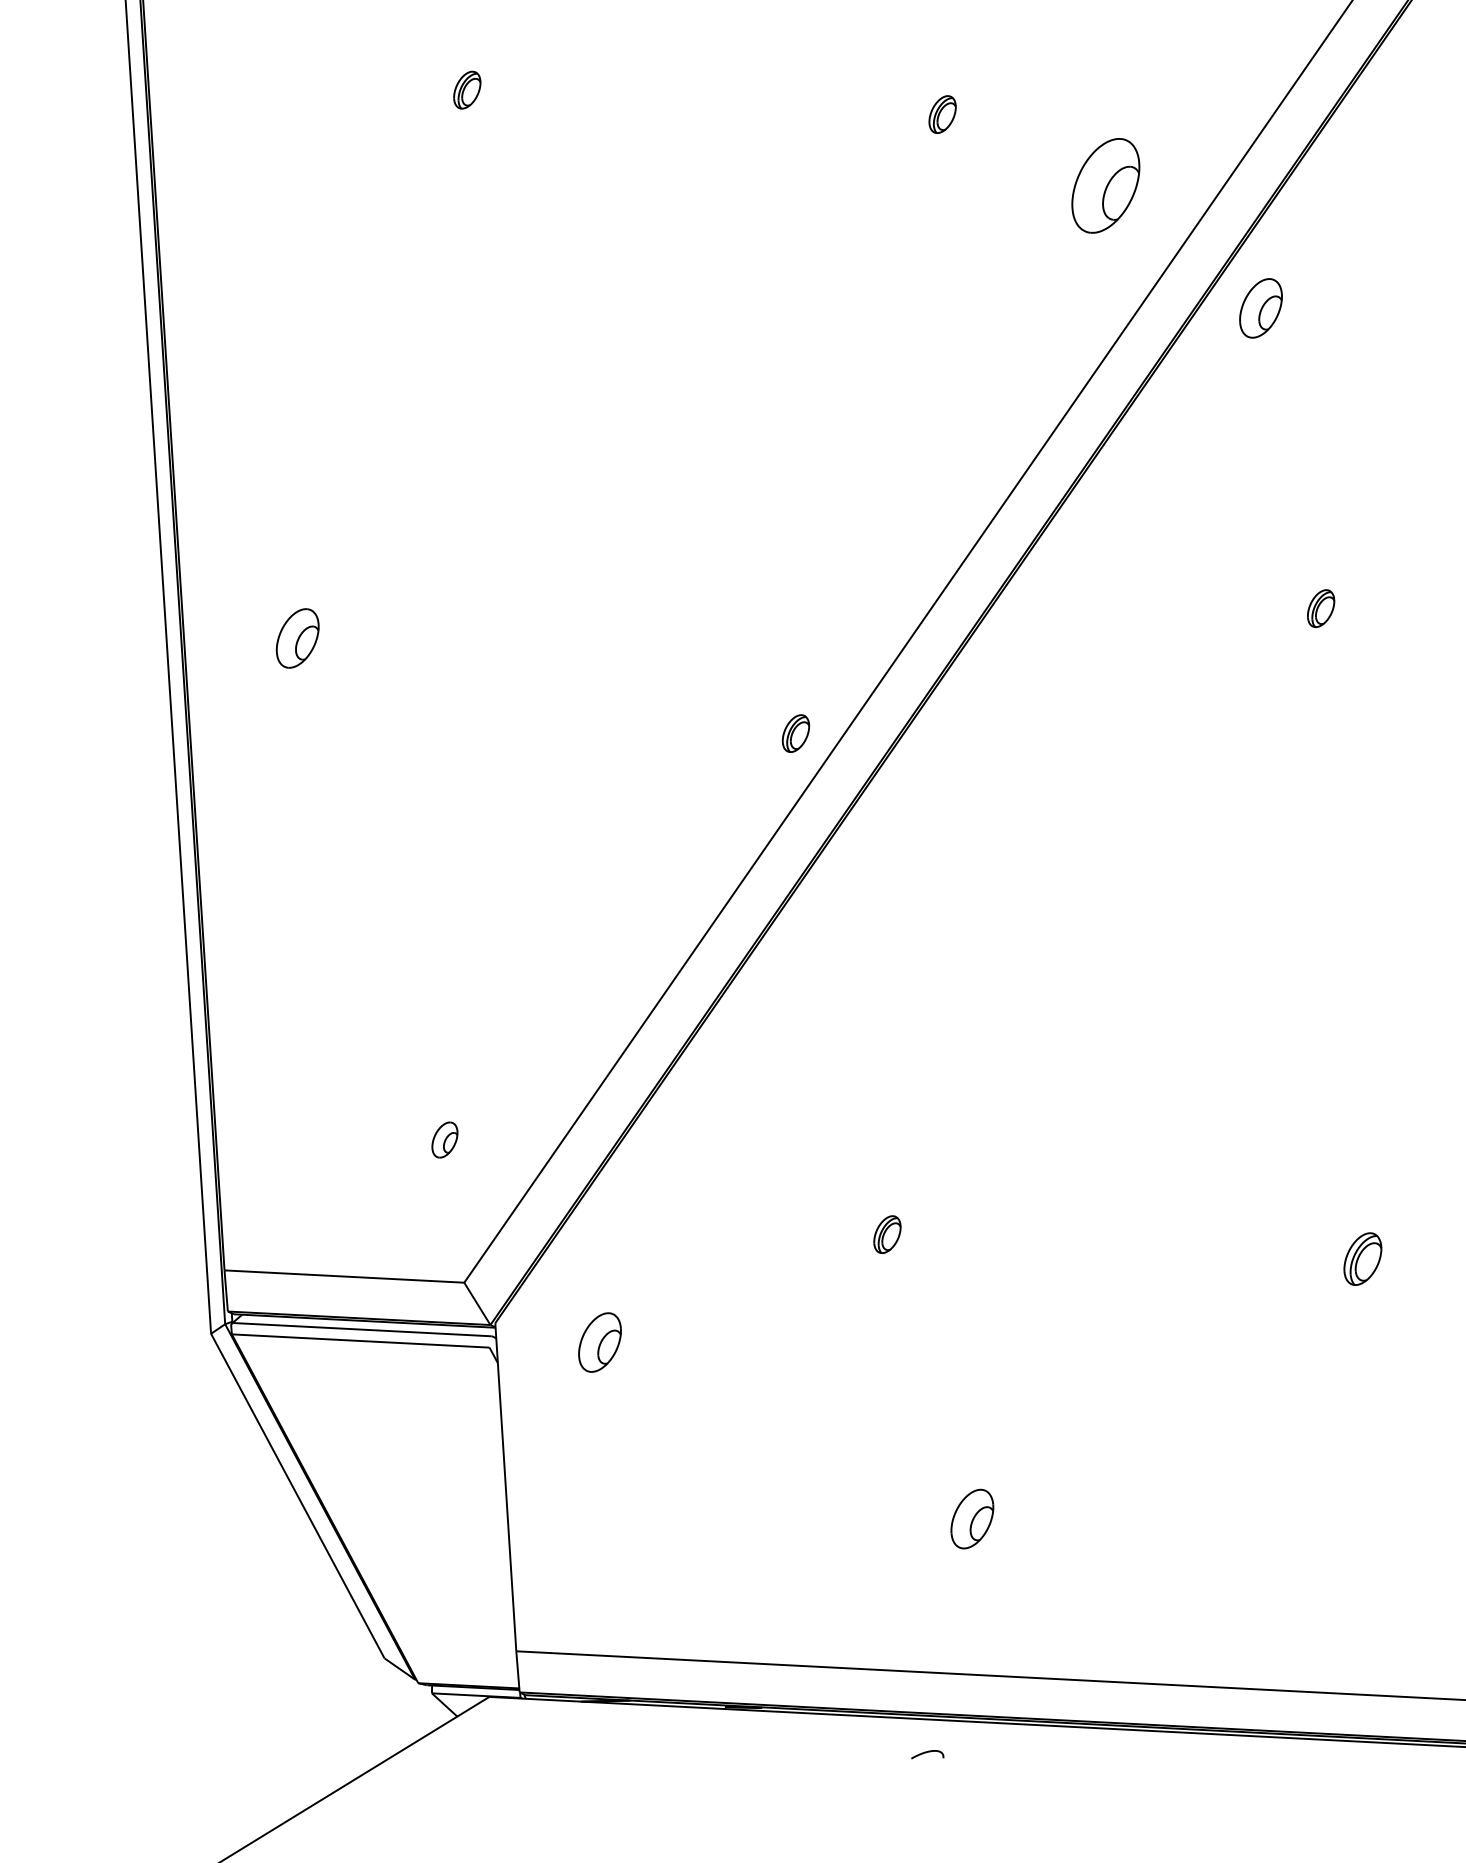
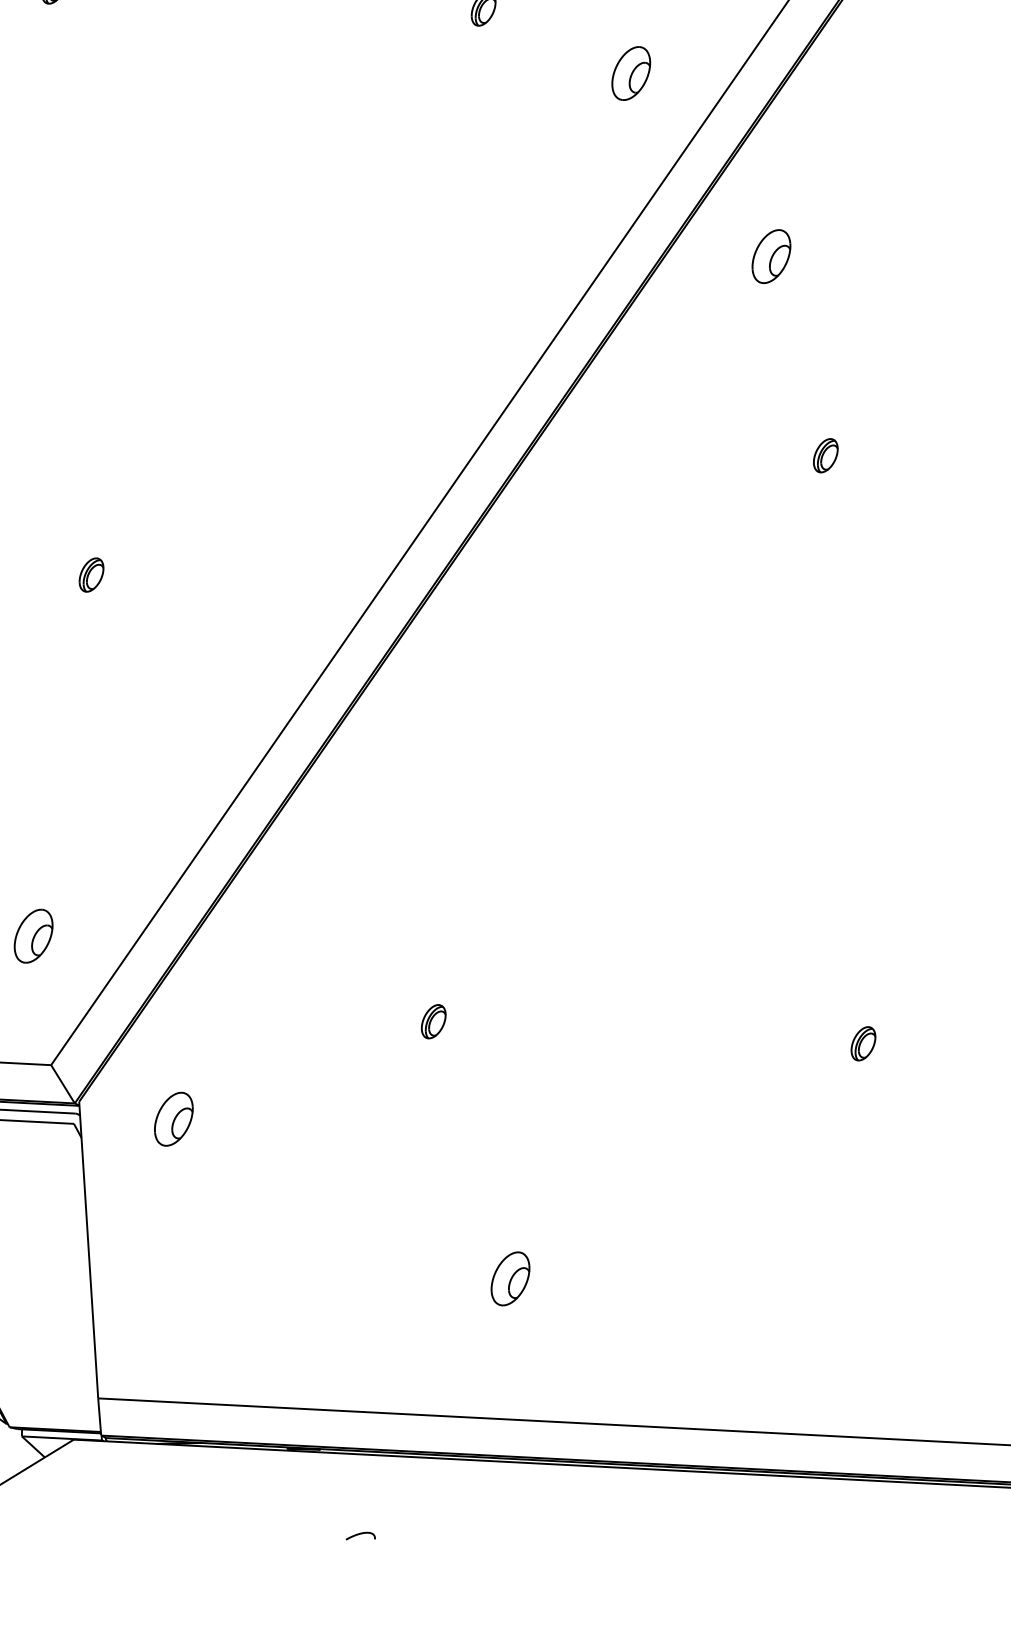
part: (1105, 185) -> (630, 73), size x0.62
part: (1260, 308) -> (771, 256), moved
part: (795, 733) -> (91, 574), moved
part: (444, 1139) -> (33, 935), size x1.67
part: (1362, 1258) -> (863, 1043), size x0.71
curve: (926, 1753) -> (359, 1535), moved

